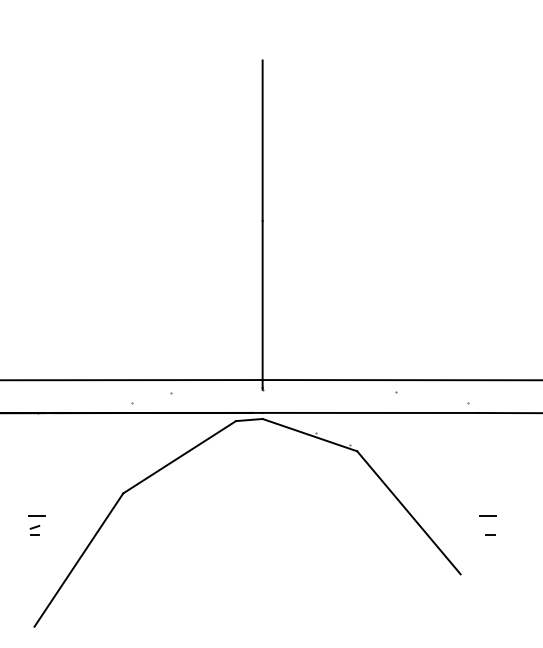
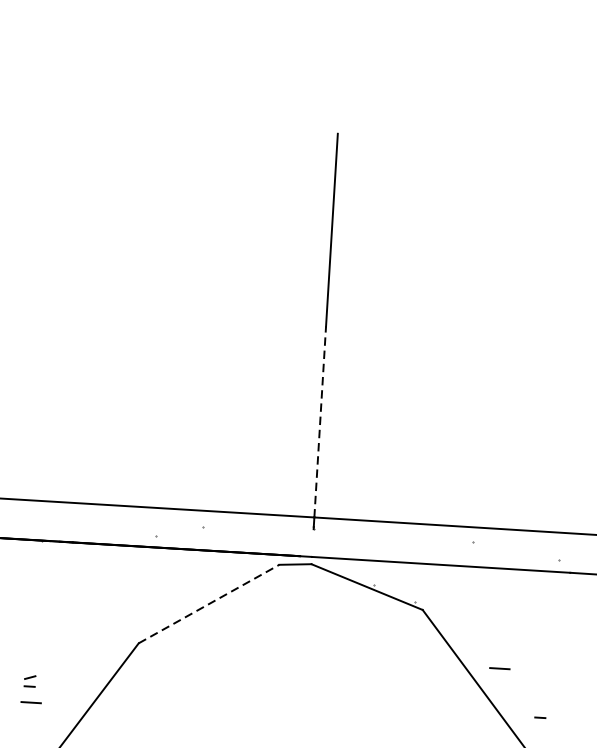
line: (262, 300) -> (320, 421), solid -> dashed
line: (179, 457) -> (208, 604), solid -> dashed
line: (36, 515) -> (30, 701), moved
line: (487, 515) -> (498, 667), moved
line: (490, 534) -> (540, 717), moved

